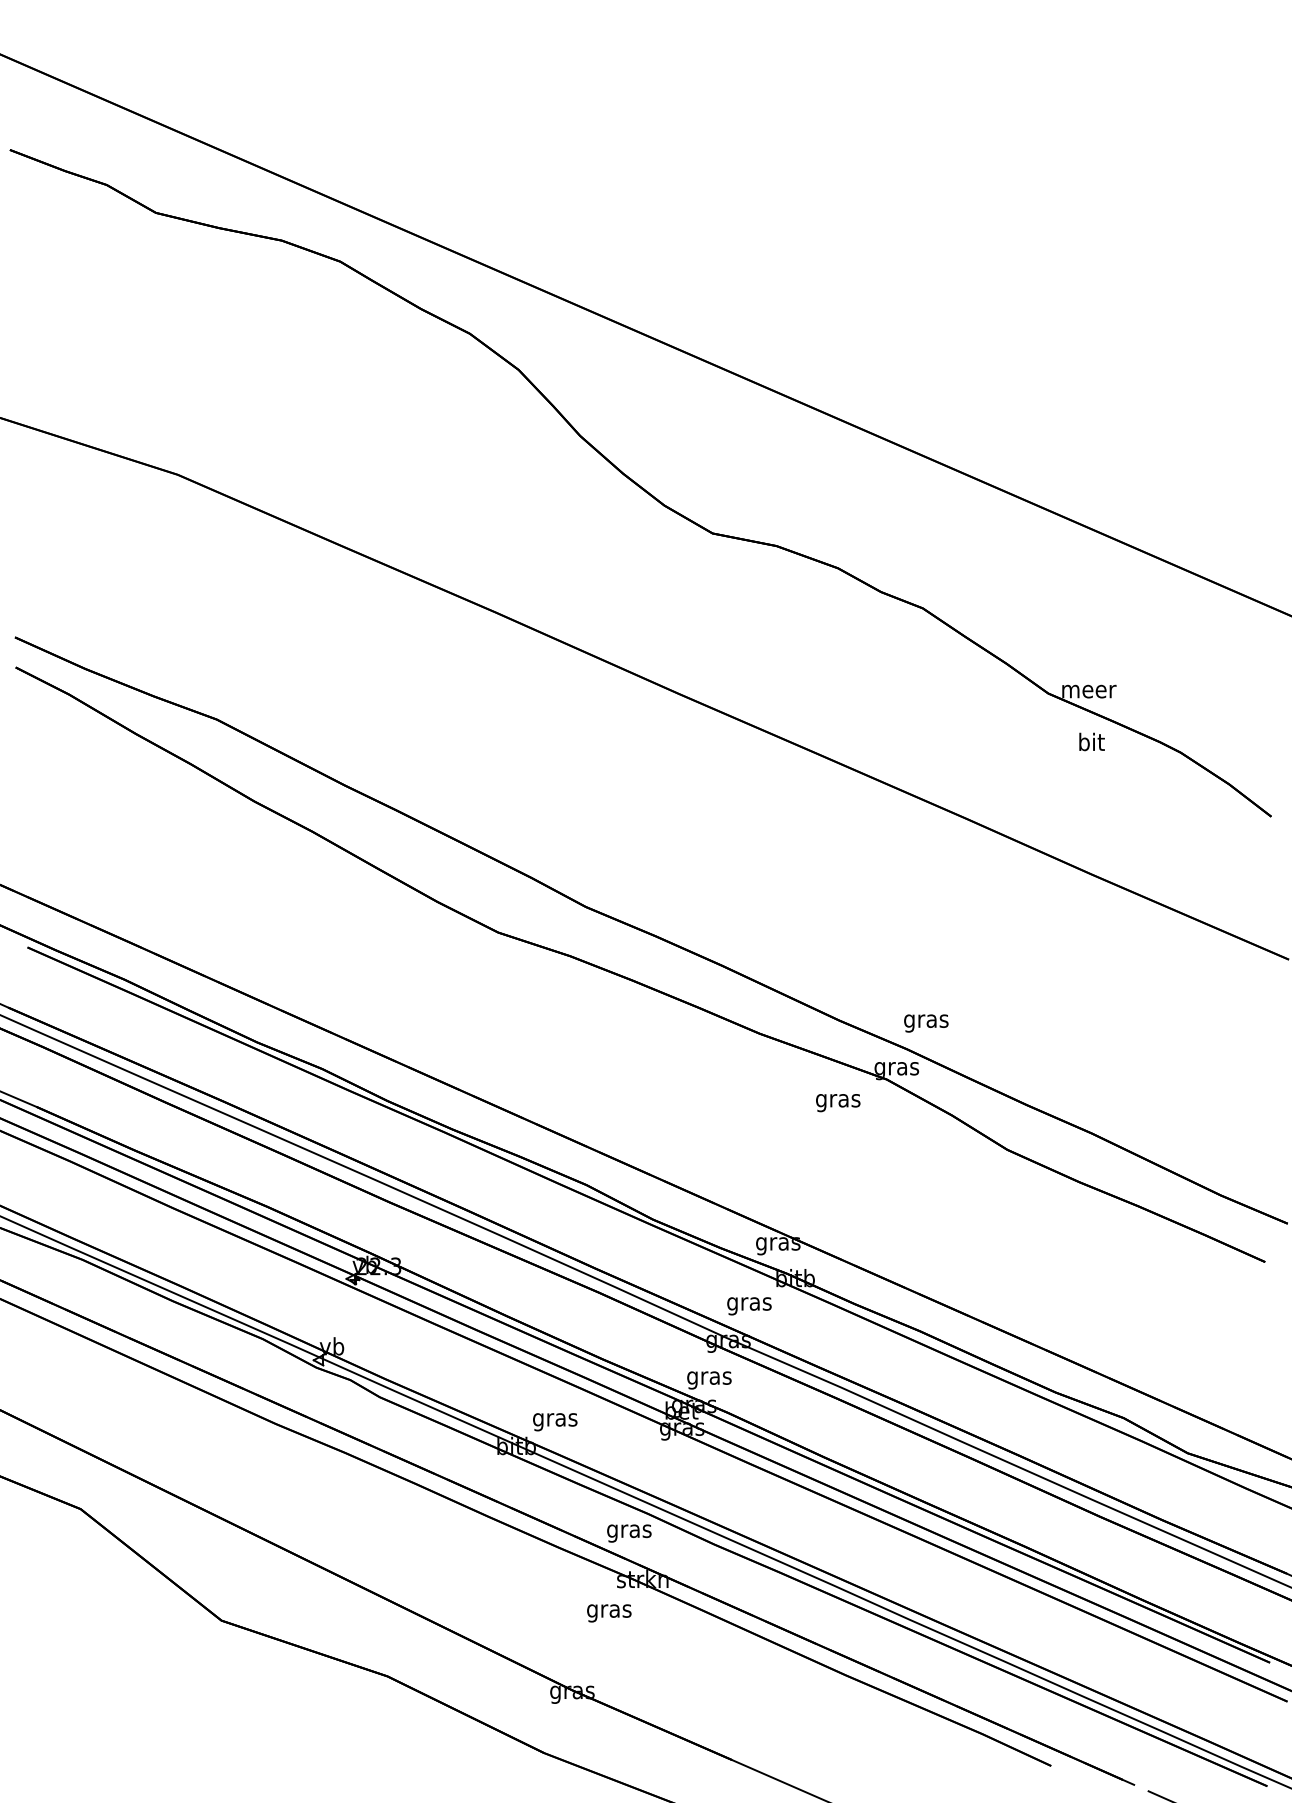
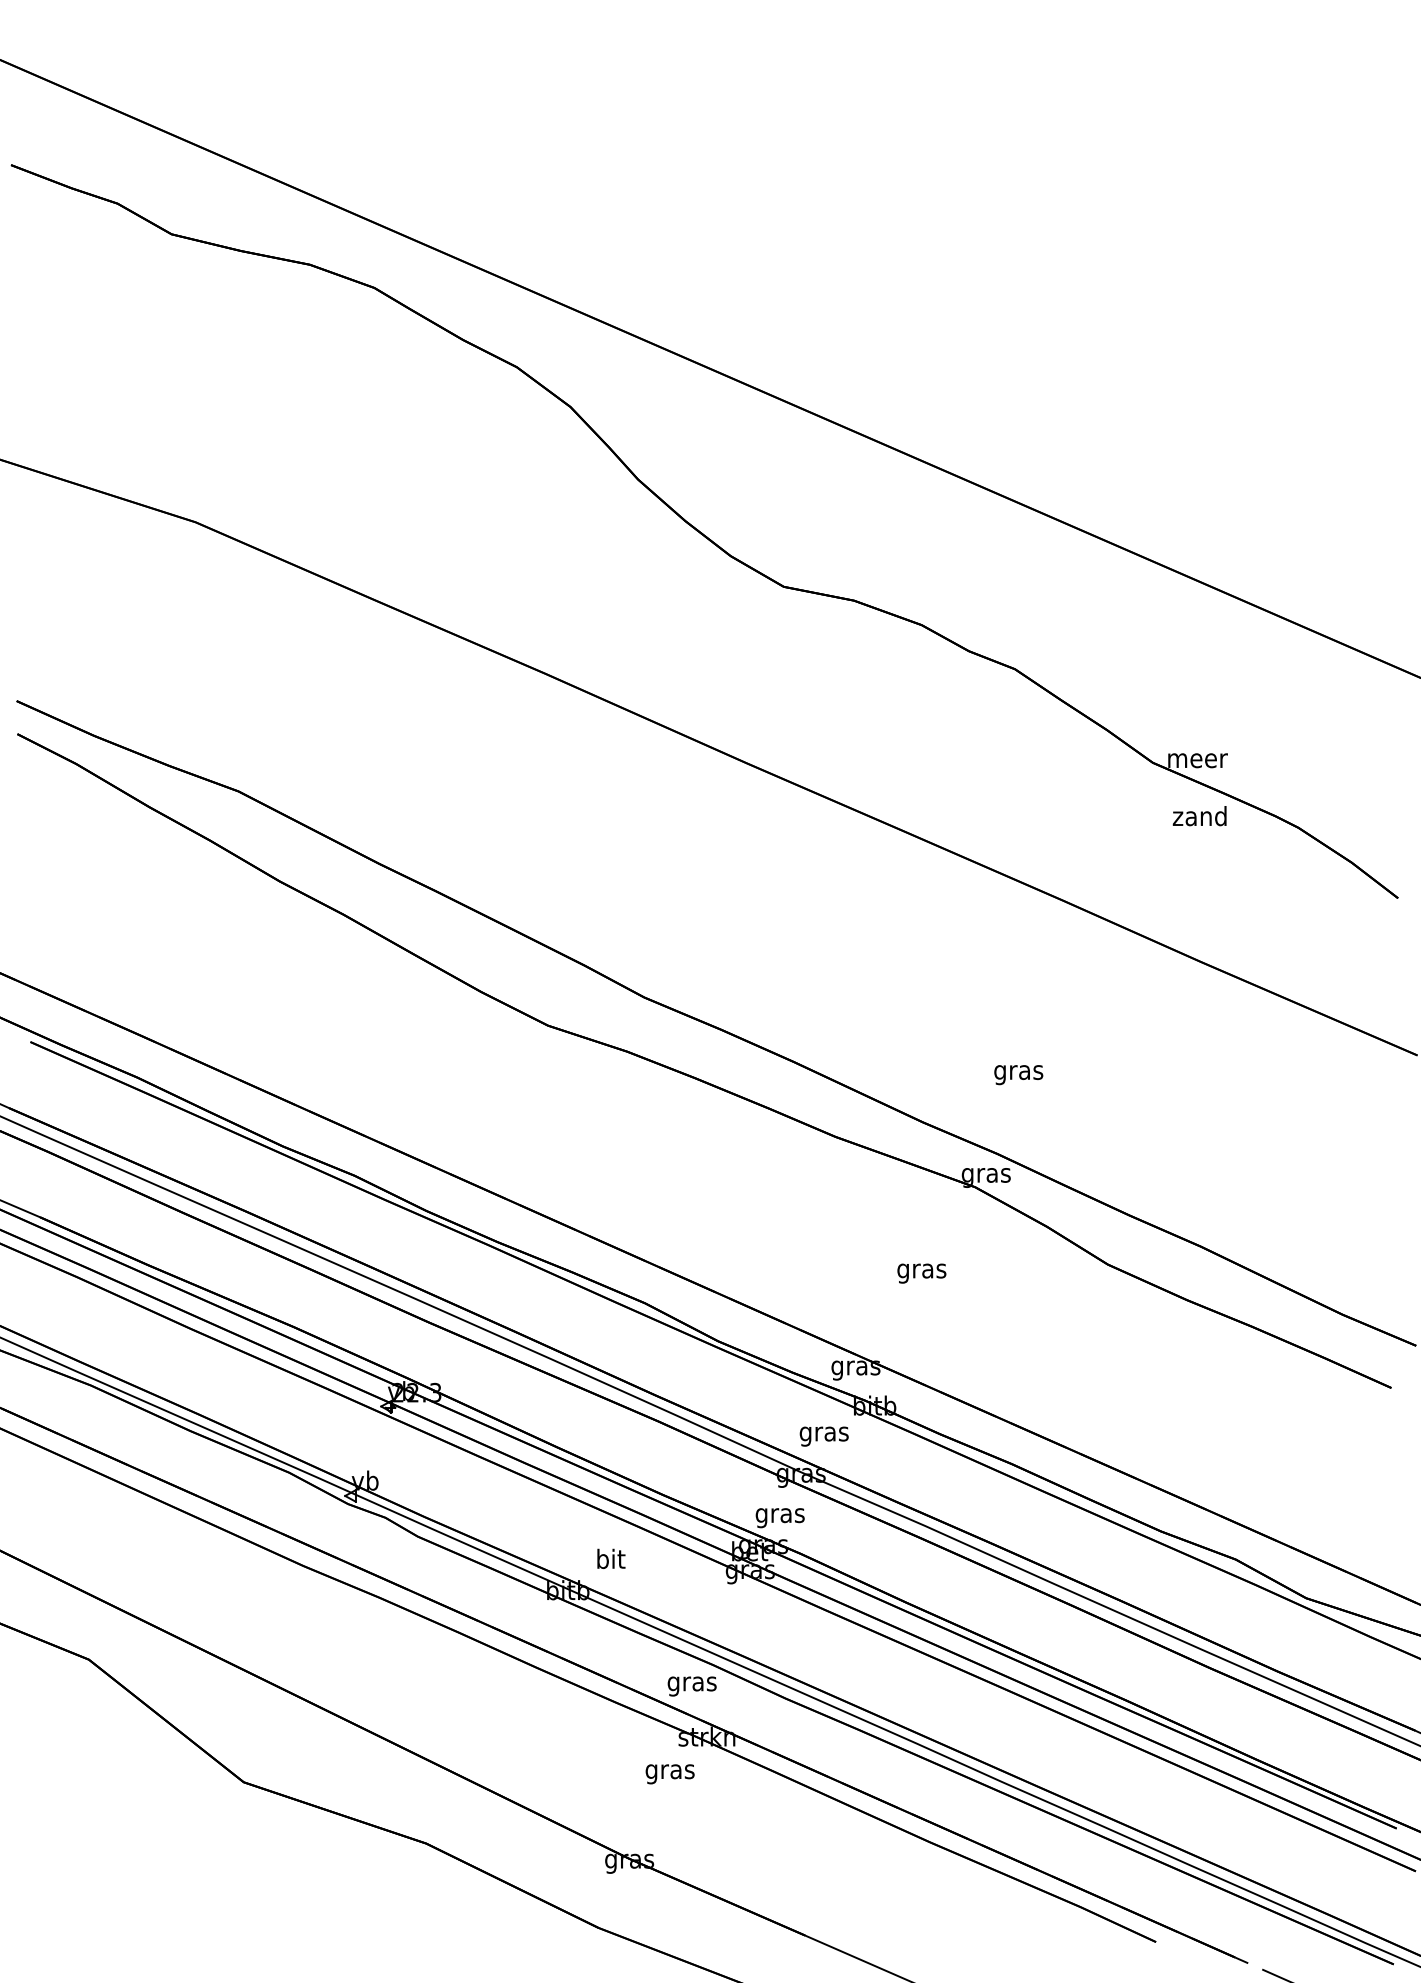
text: (1090, 741) -> (1199, 815), bit -> zand
text: (926, 1023) -> (1018, 1075), moved
text: (838, 1103) -> (922, 1274), moved
text: (555, 1419) -> (610, 1561), gras -> bit

